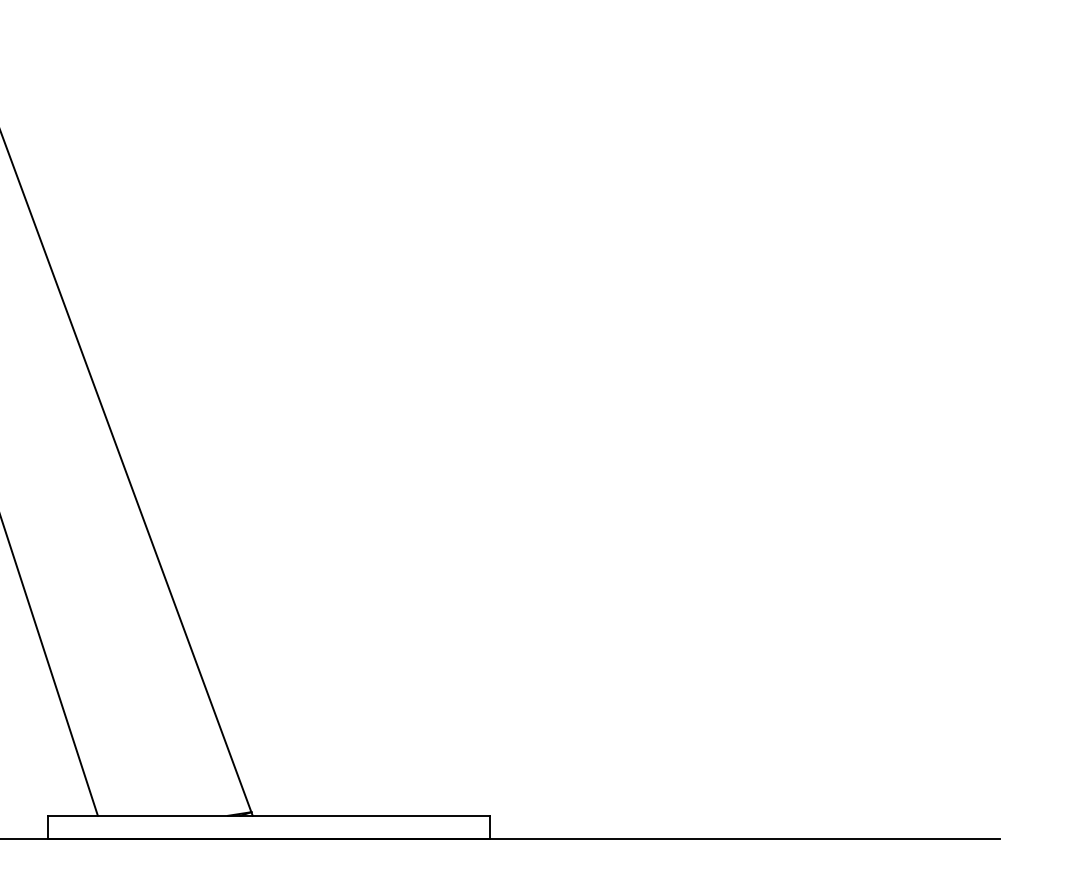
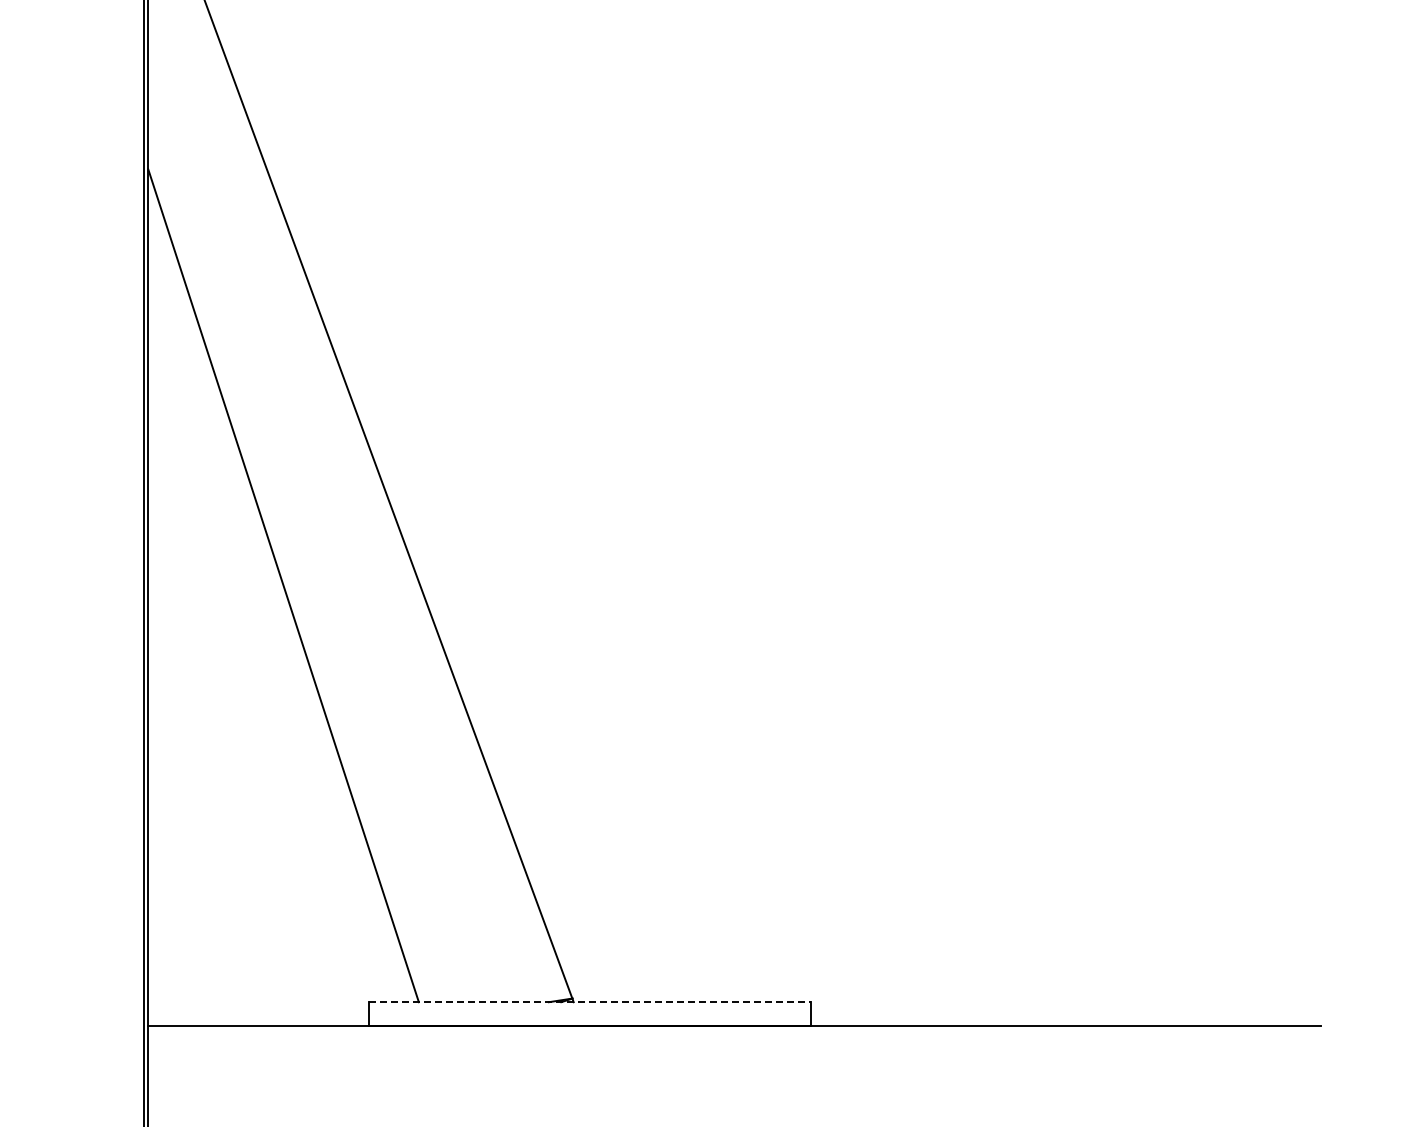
line: (268, 816) -> (589, 1002), solid -> dashed

